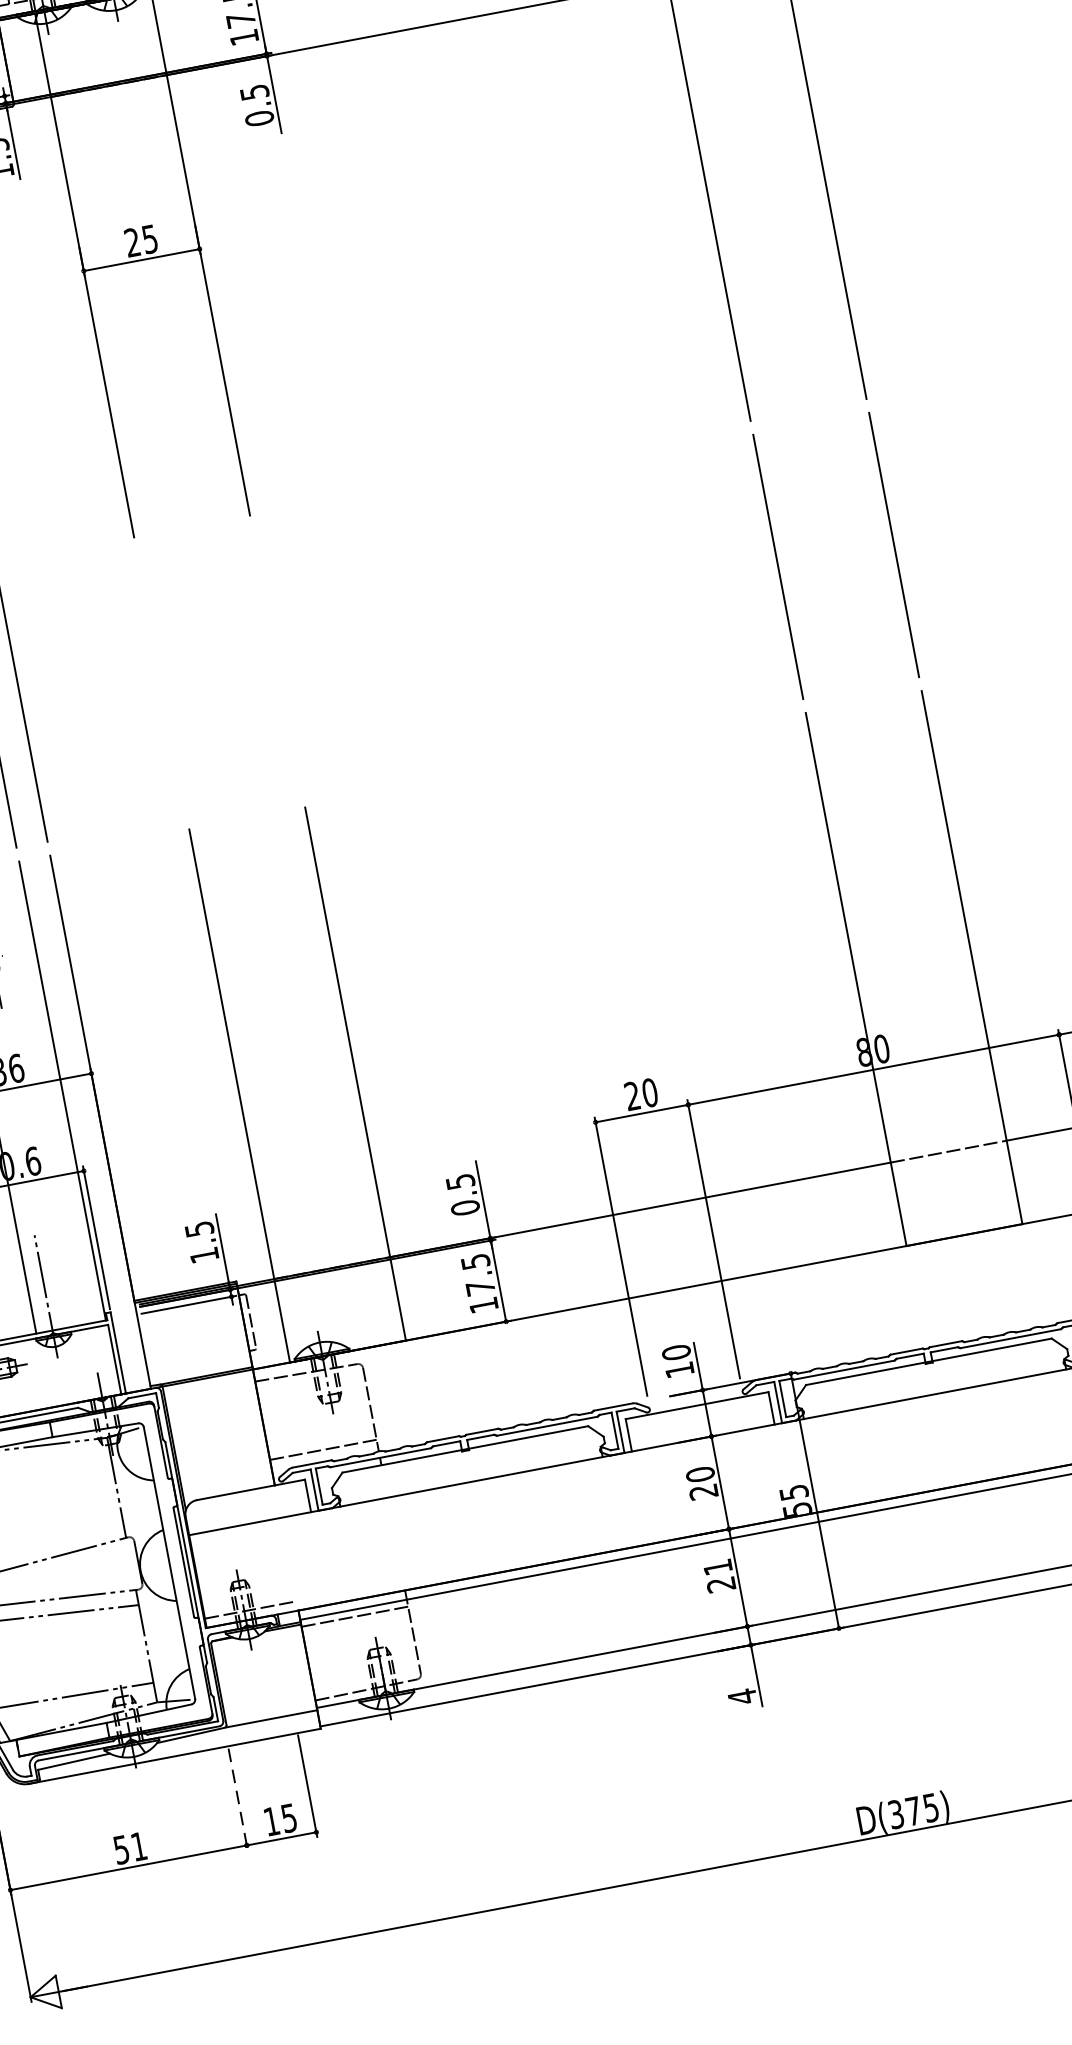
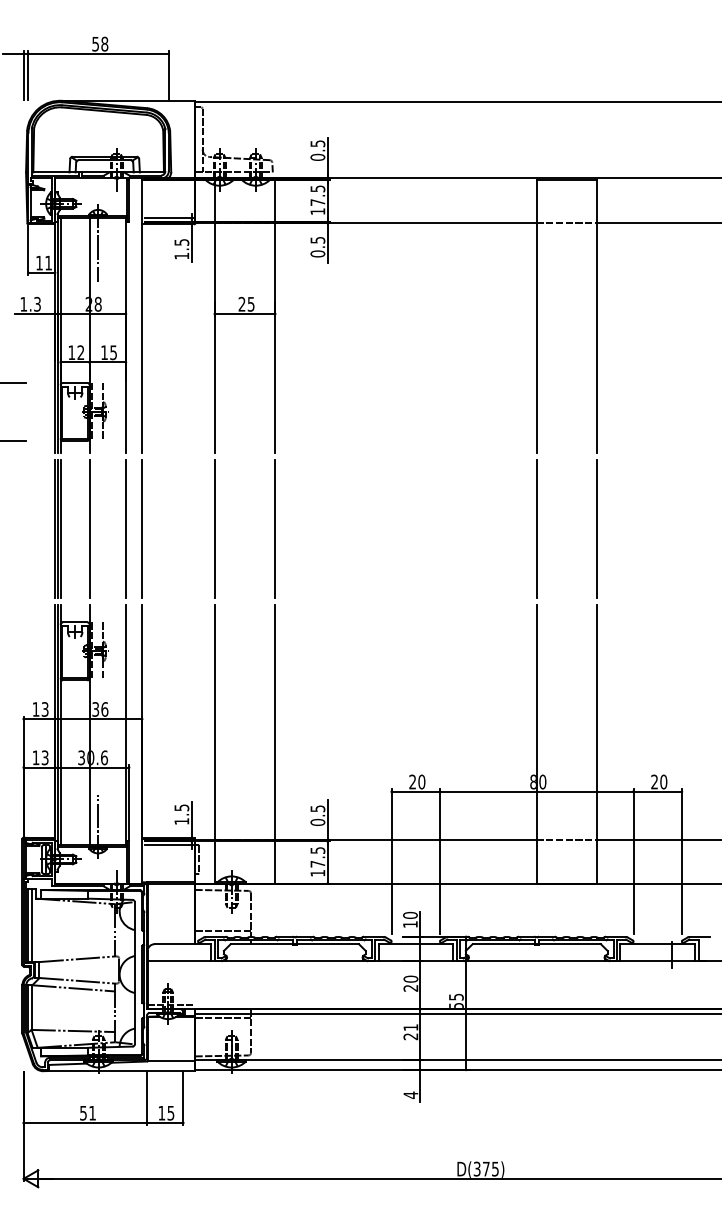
line: (278, 661) -> (275, 529), added
line: (161, 683) -> (214, 529), added
line: (239, 1800) -> (147, 1099), dashed -> solid

